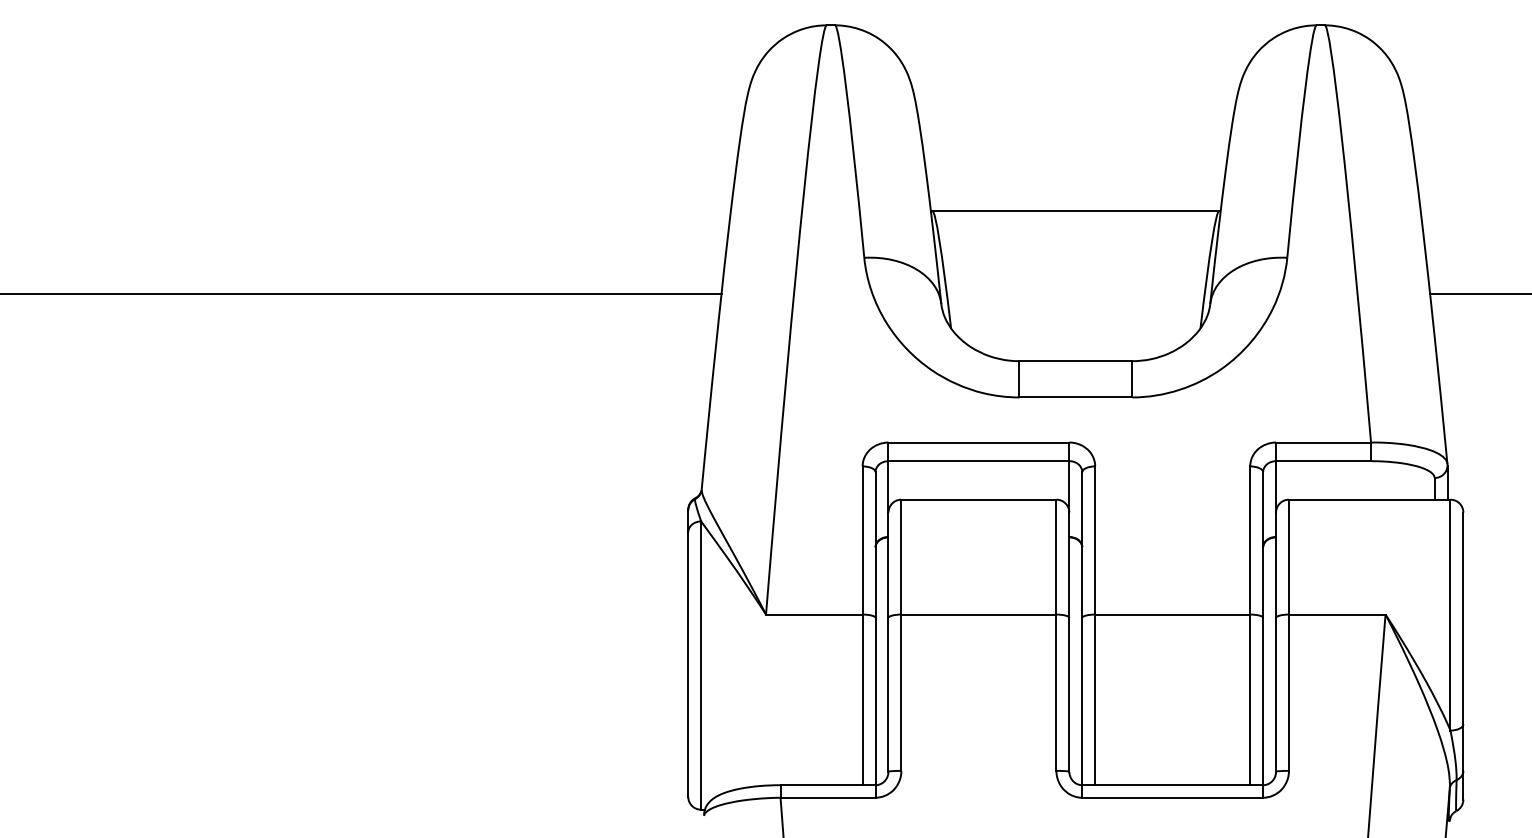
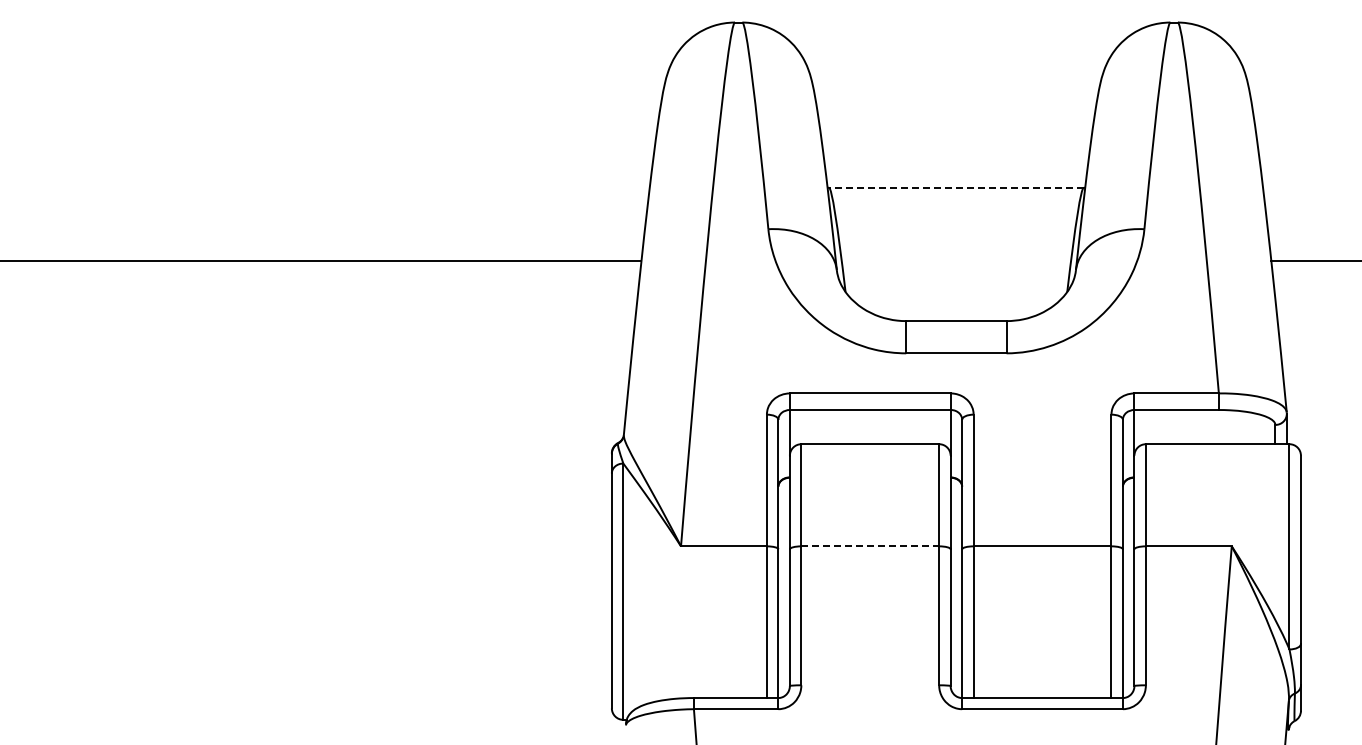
line: (1074, 210) -> (955, 187), solid -> dashed
line: (979, 614) -> (870, 546), solid -> dashed

